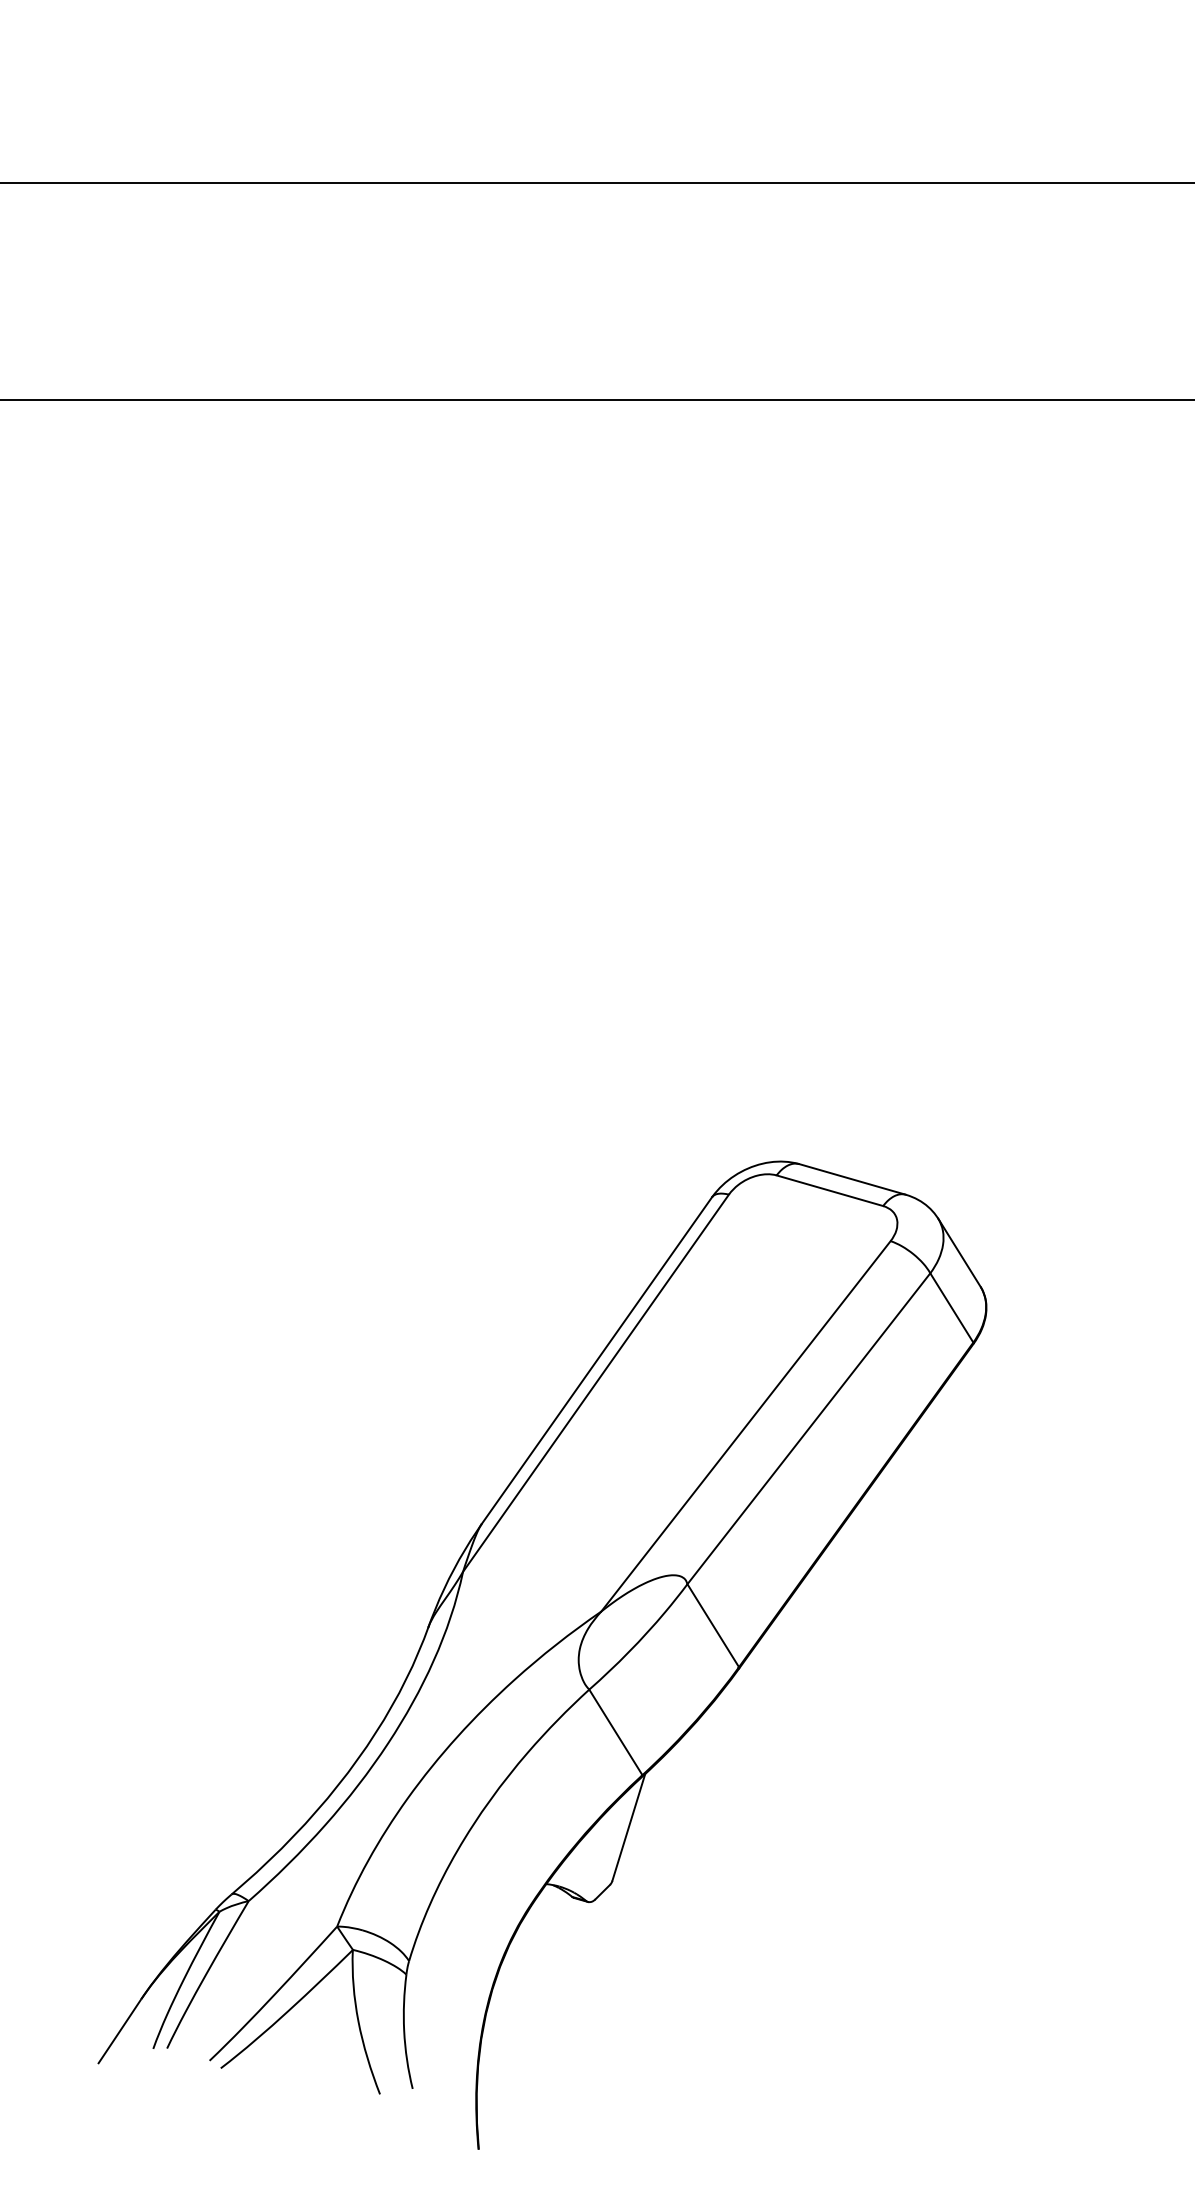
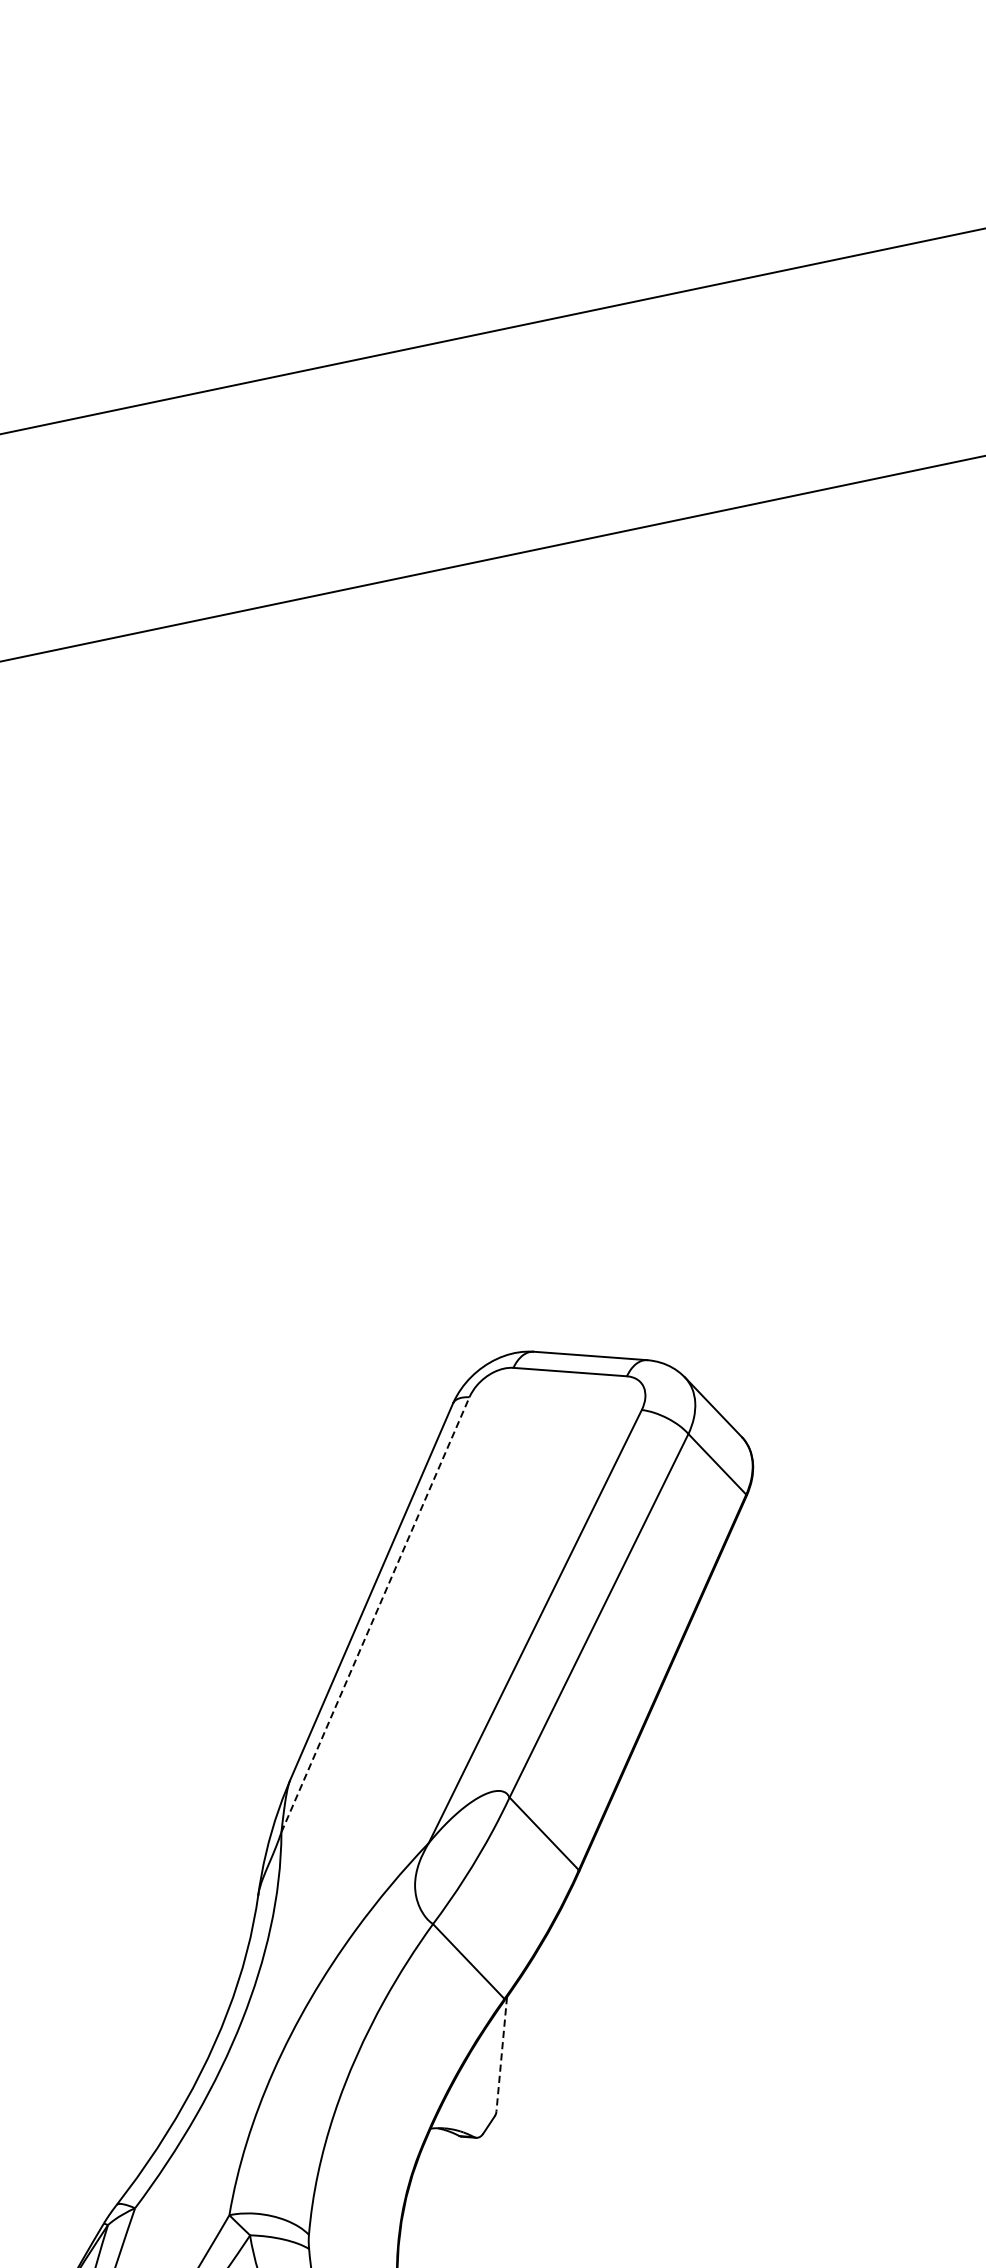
line: (595, 1383) -> (375, 1615), solid -> dashed
line: (628, 1827) -> (501, 2054), solid -> dashed

